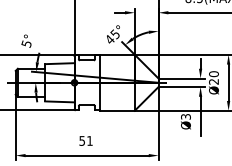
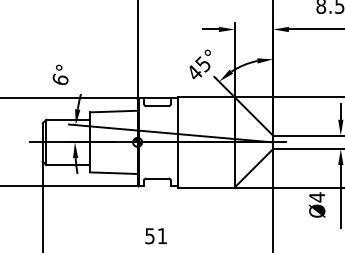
text: (26, 43) -> (60, 79), 5° -> 6°
text: (185, 116) -> (316, 196), Ø3 -> Ø4

